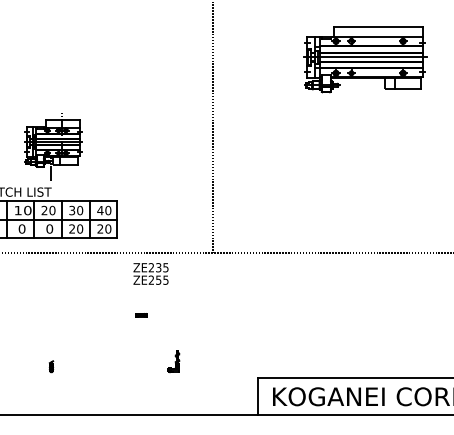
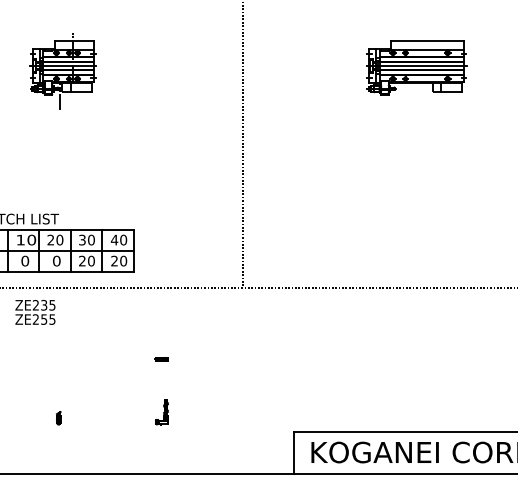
part: (365, 59) -> (417, 67), size x0.71
part: (53, 146) -> (63, 71), moved
text: (150, 273) -> (34, 311), moved
part: (173, 361) -> (161, 412), moved

